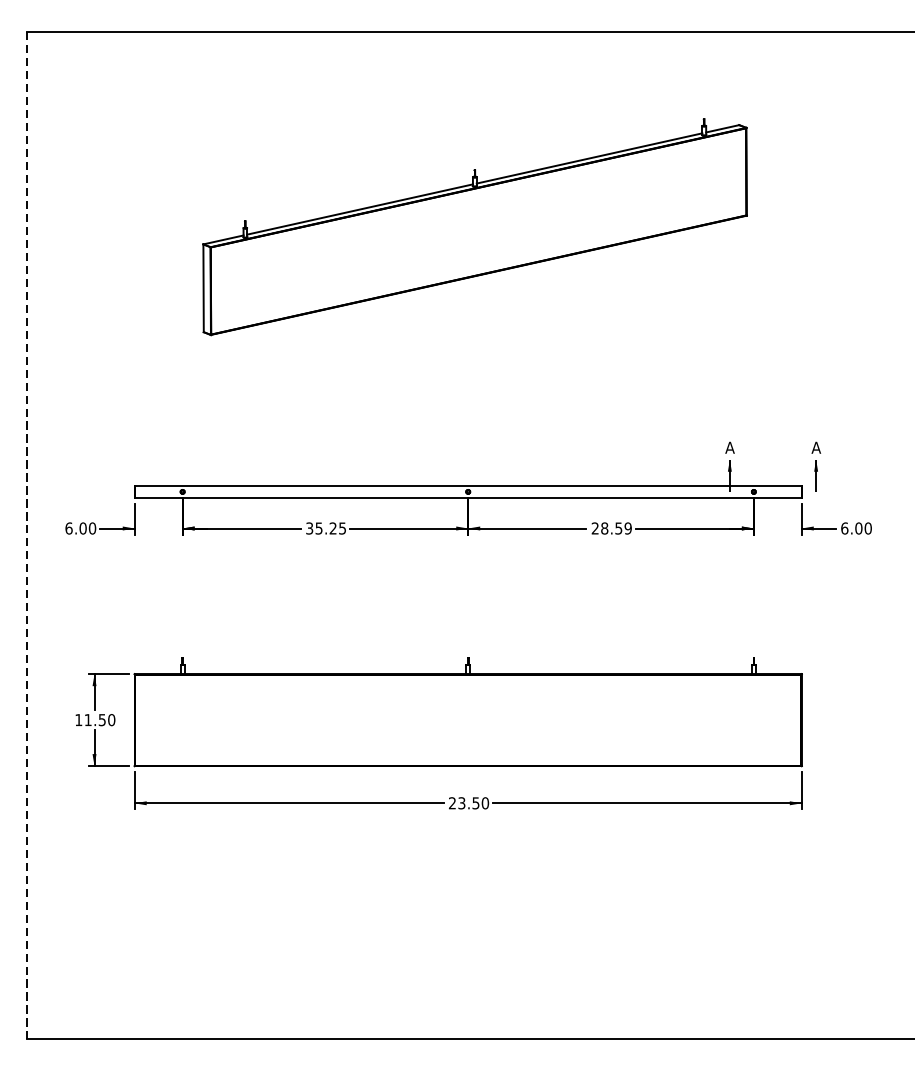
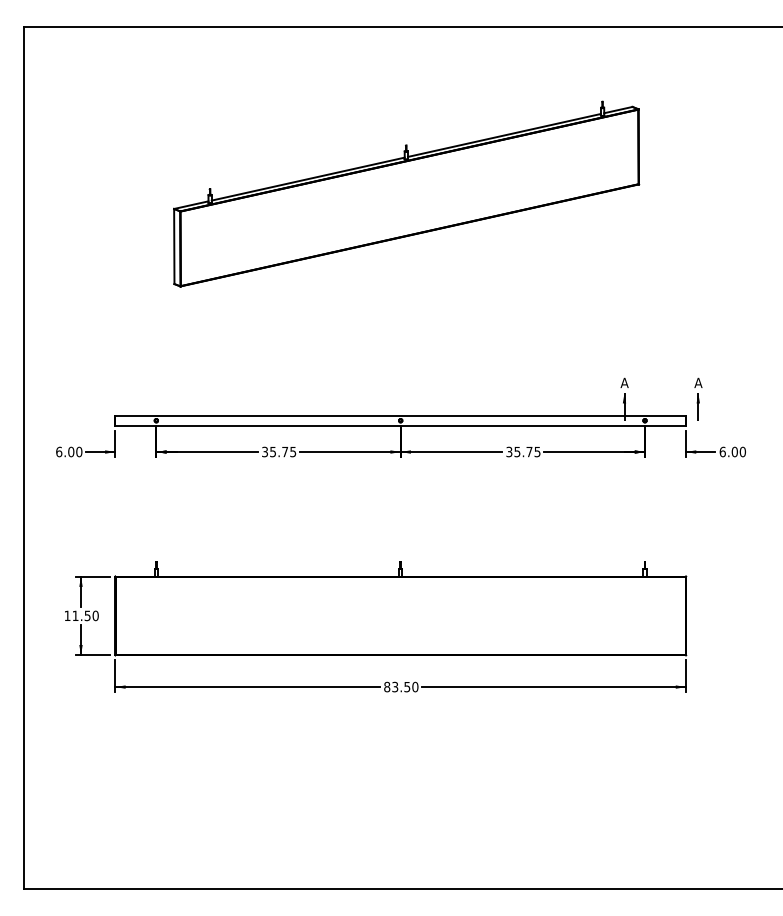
text: (333, 527) -> (285, 451), 35.25 -> 35.75
text: (611, 527) -> (523, 451), 28.59 -> 35.75
line: (27, 534) -> (23, 457), dashed -> solid
text: (452, 803) -> (387, 687), 23.50 -> 83.50

